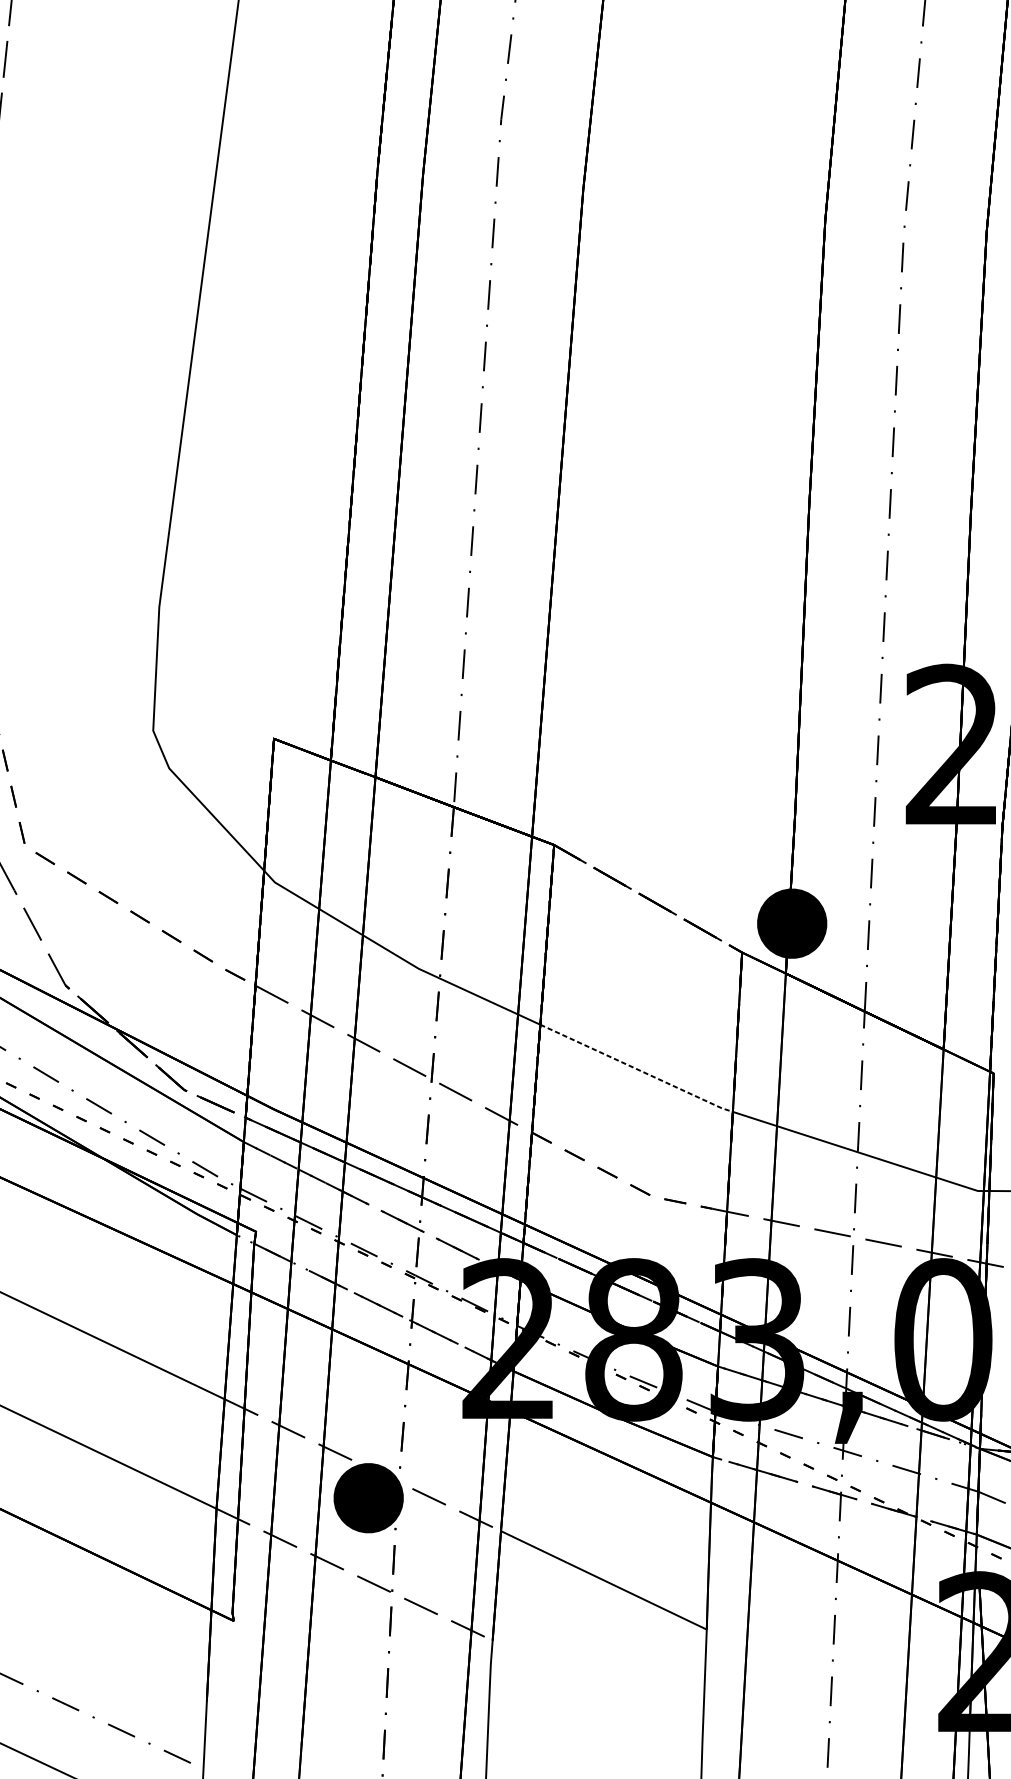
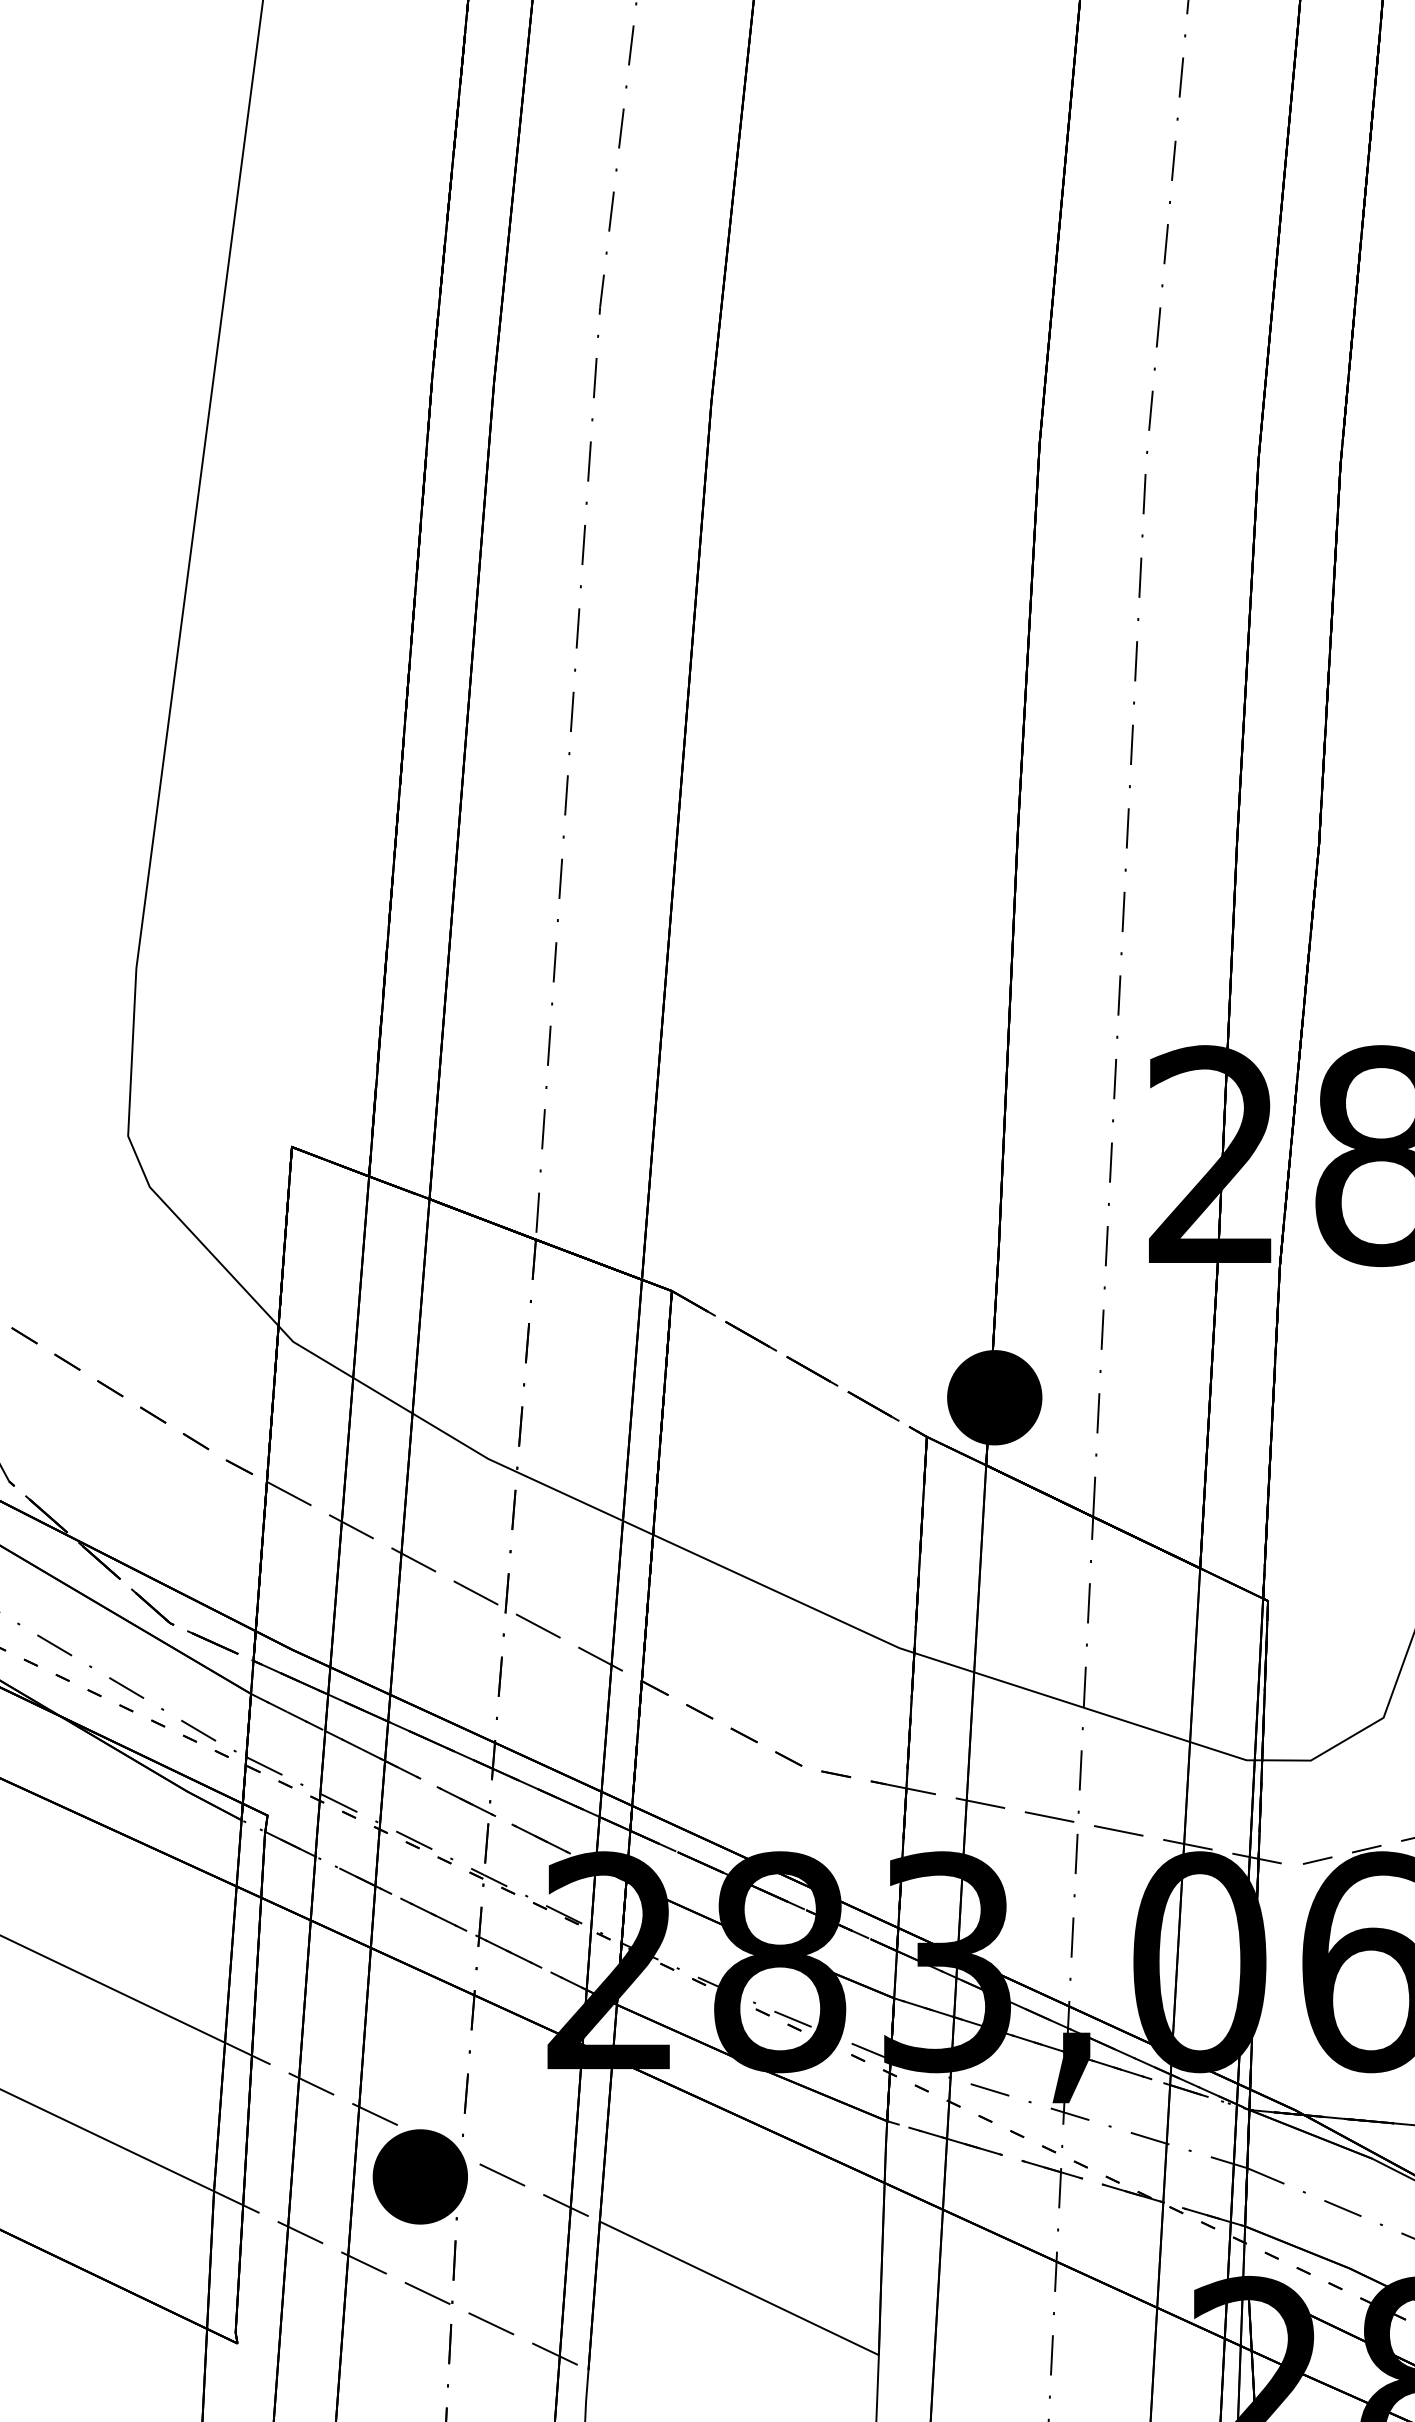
line: (637, 1069) -> (784, 1595), dashed -> solid

